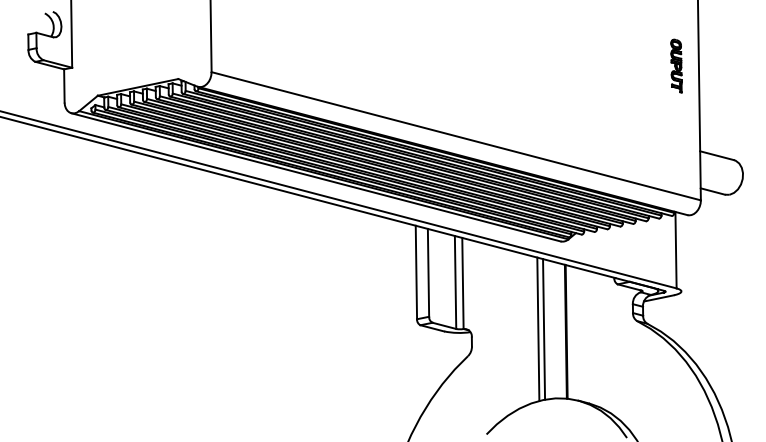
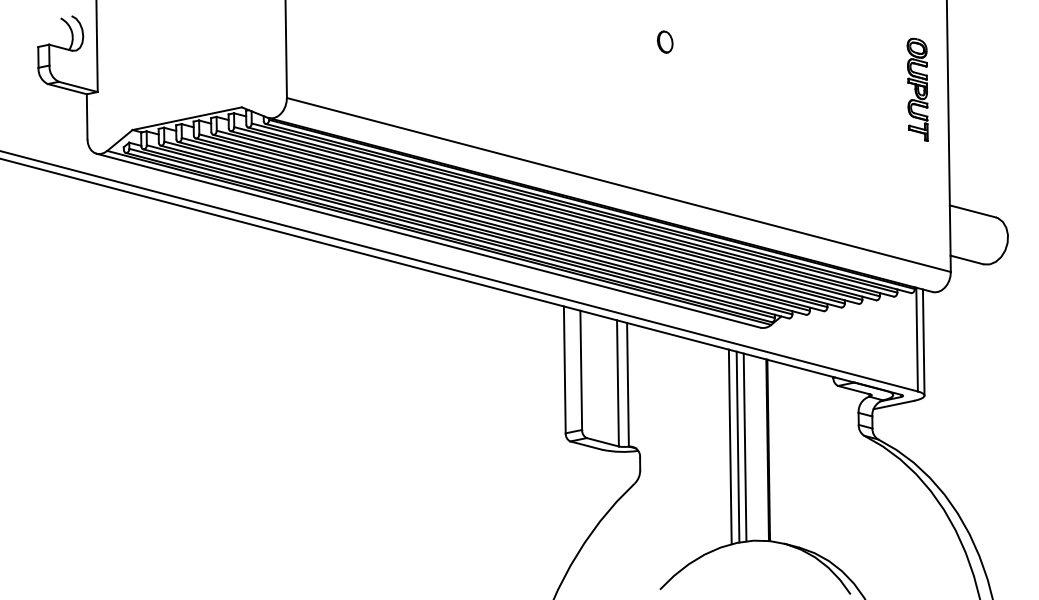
part: (490, 30) -> (665, 41), added
part: (676, 65) -> (917, 89), size x1.43
line: (680, 252) -> (923, 342), added
line: (549, 329) -> (745, 447), added

